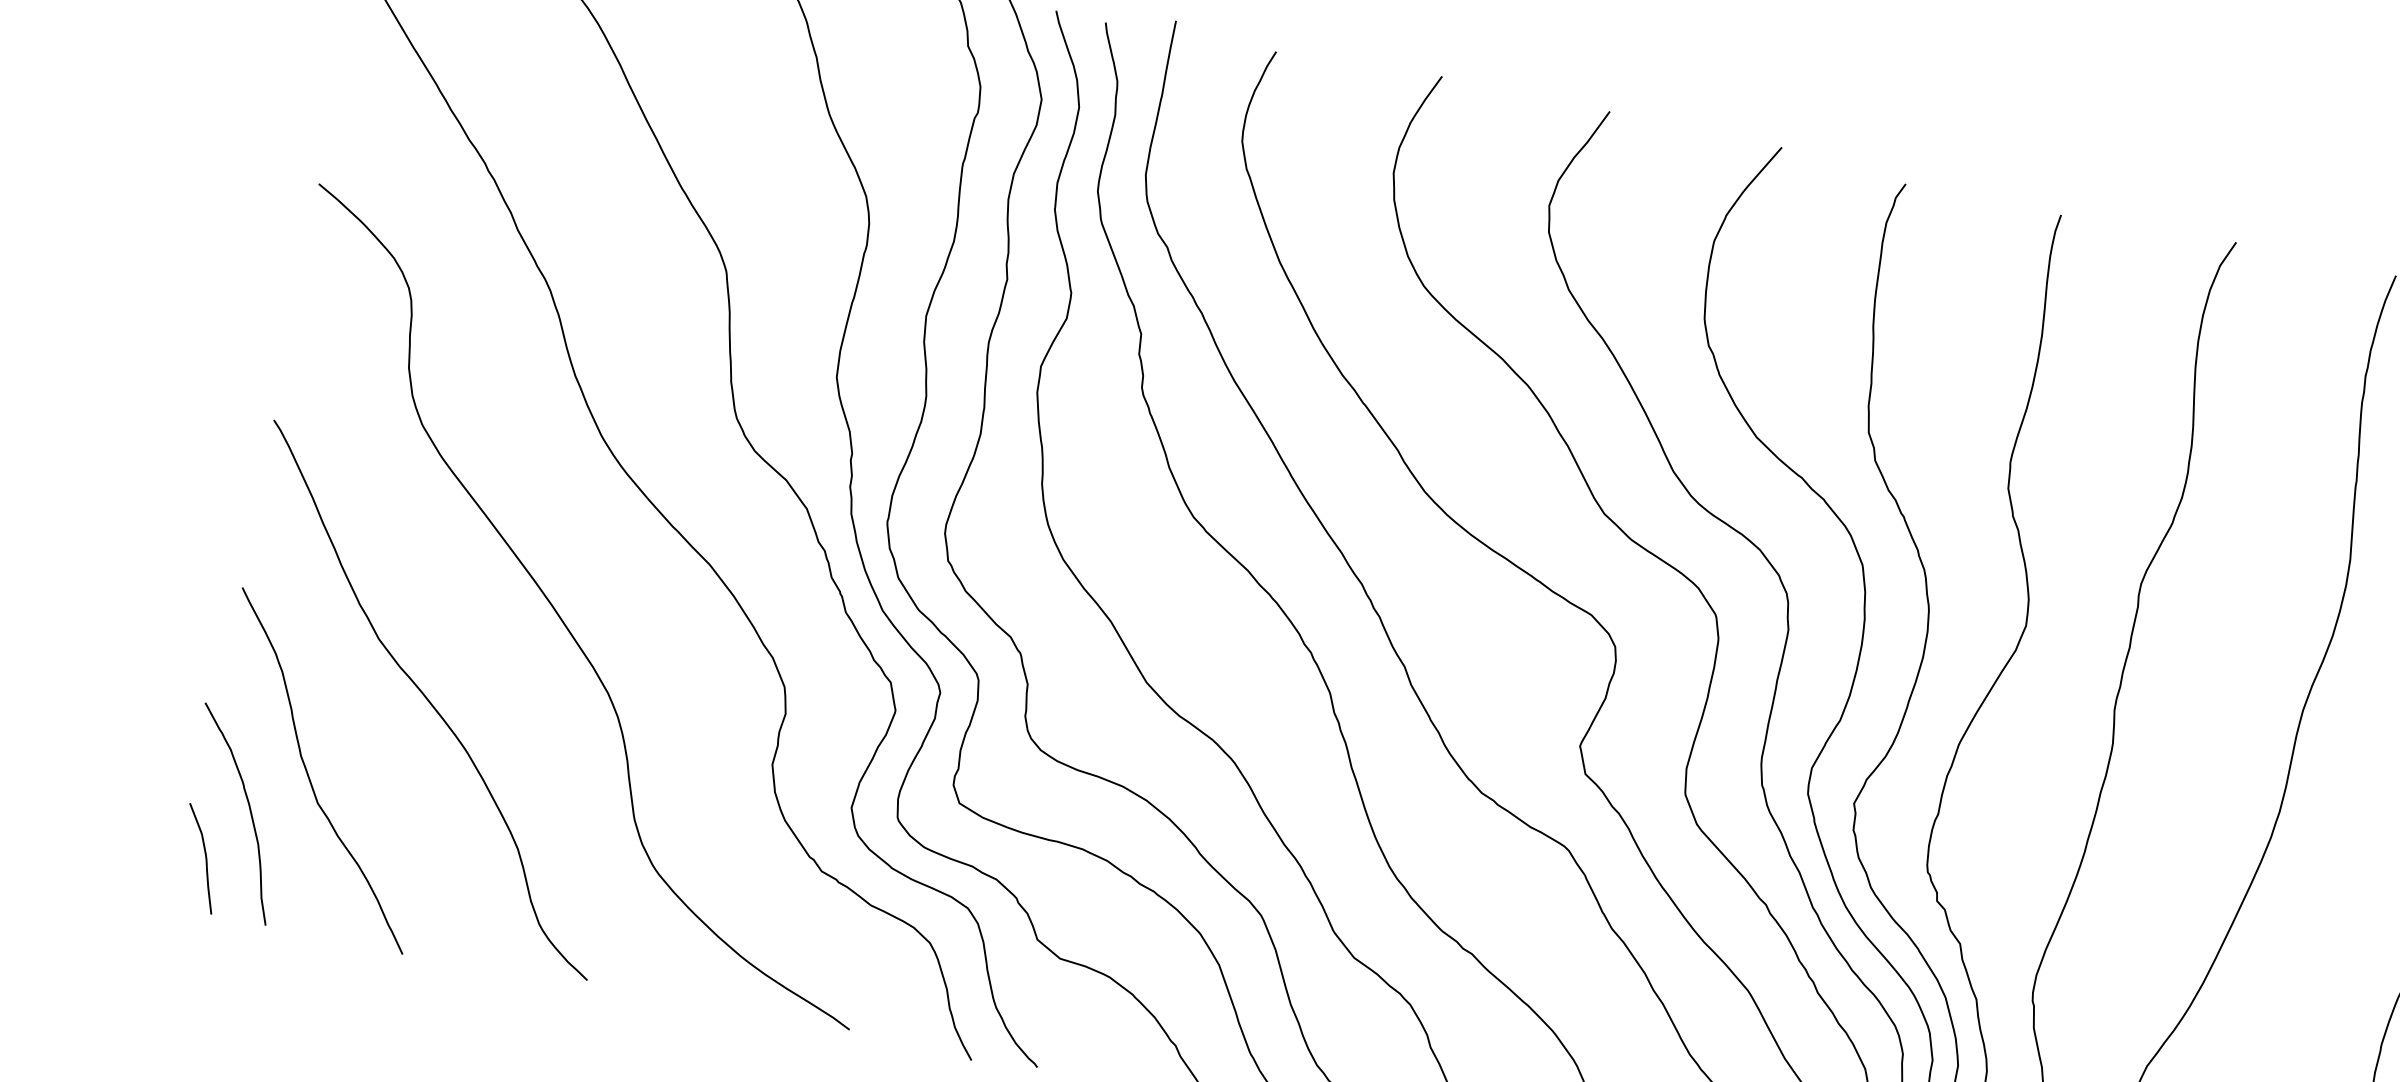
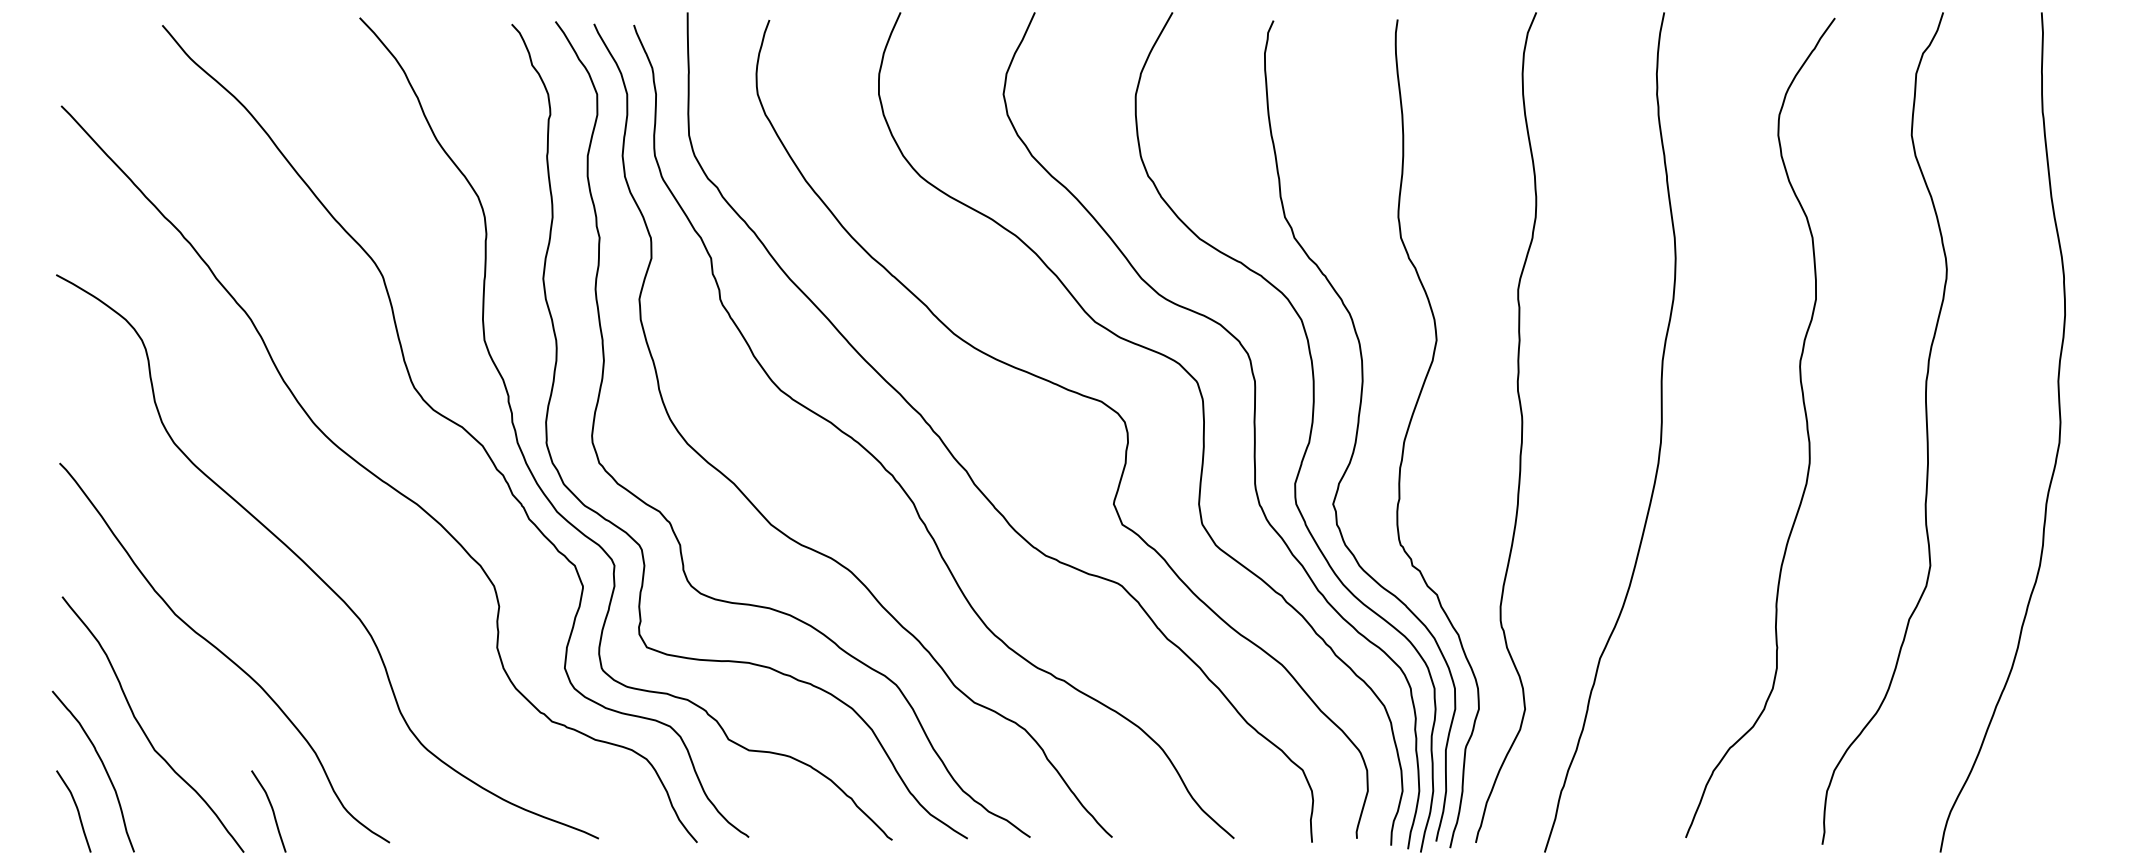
curve: (448, 907) -> (271, 809), added

